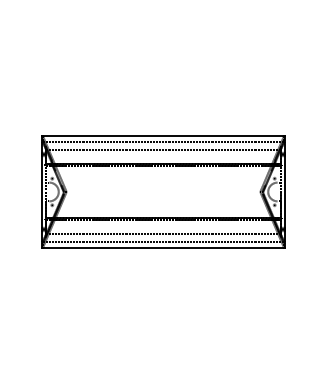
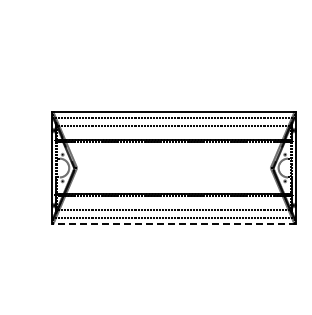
line: (163, 248) -> (173, 224), solid -> dashed

